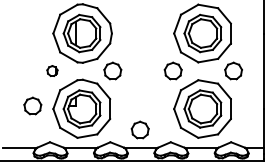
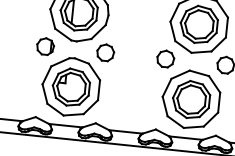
part: (52, 70) -> (45, 45), size x1.67
part: (32, 105) -> (22, 78), removed
part: (139, 129) -> (126, 113), removed

